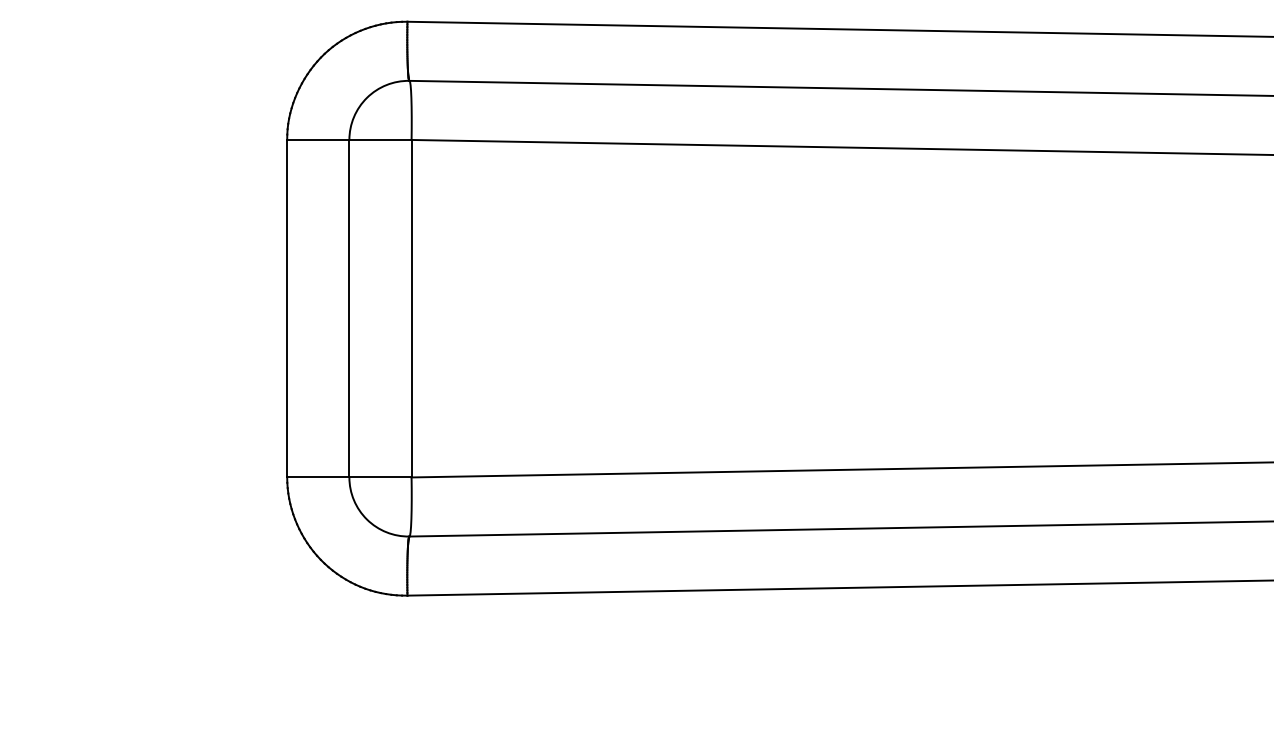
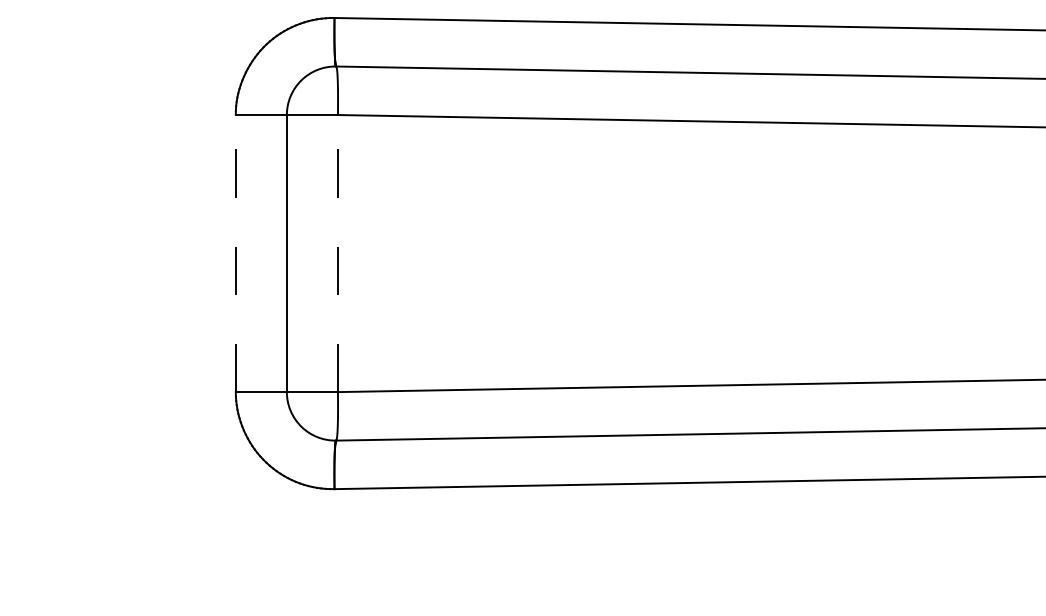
line: (287, 308) -> (236, 253), solid -> dashed
line: (411, 308) -> (337, 253), solid -> dashed

